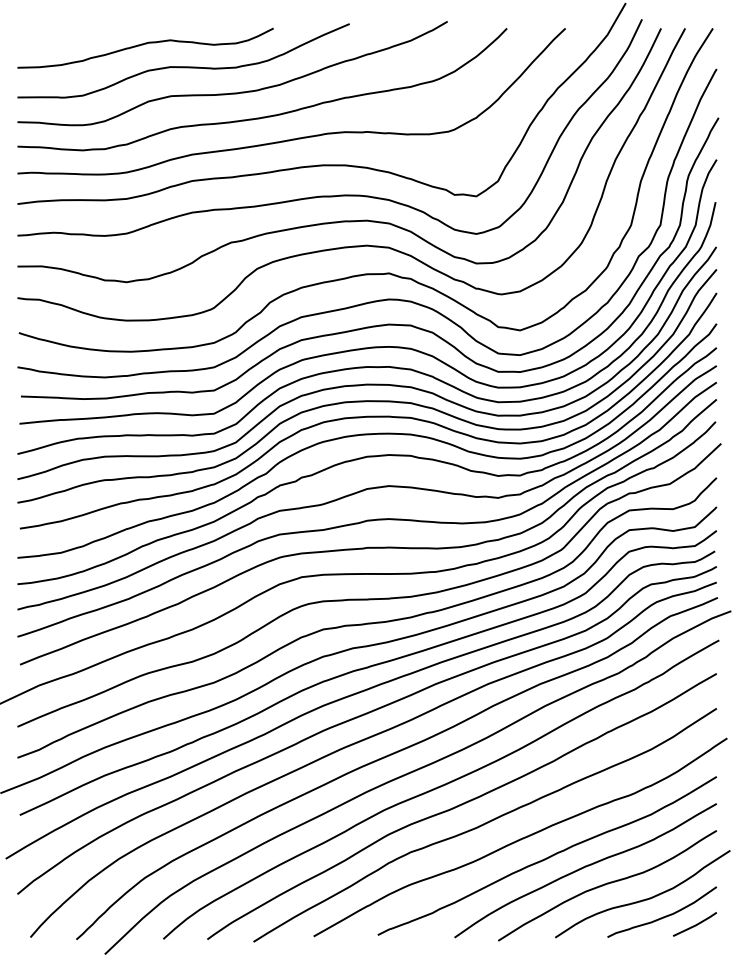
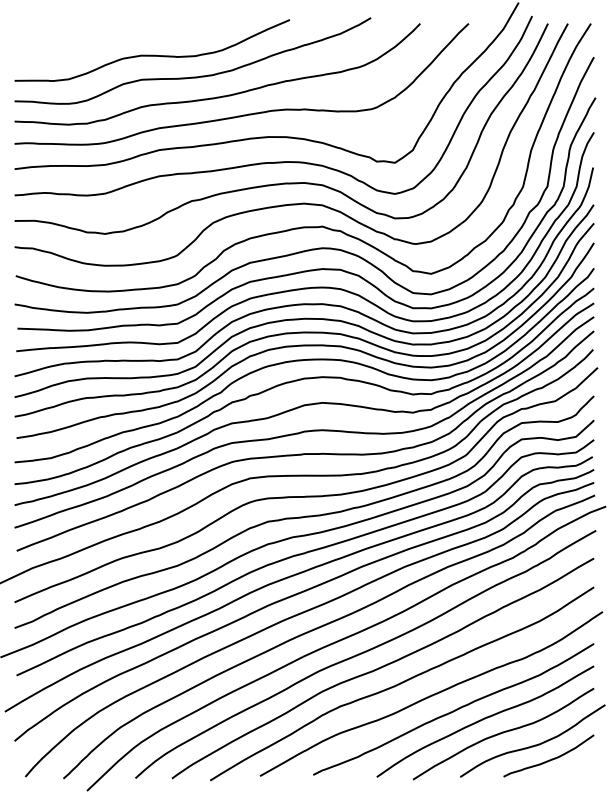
curve: (143, 45) -> (119, 37), removed
line: (695, 924) -> (576, 766), removed

